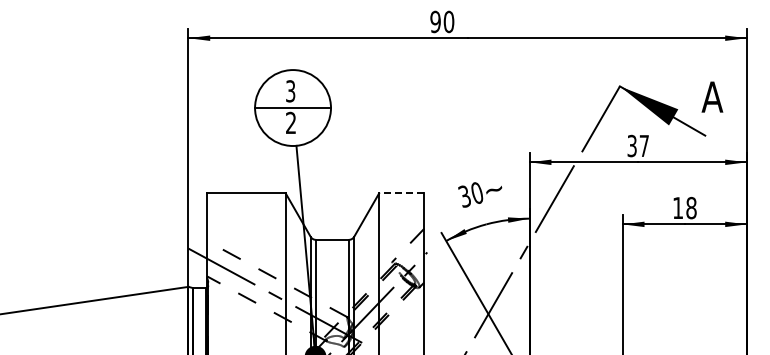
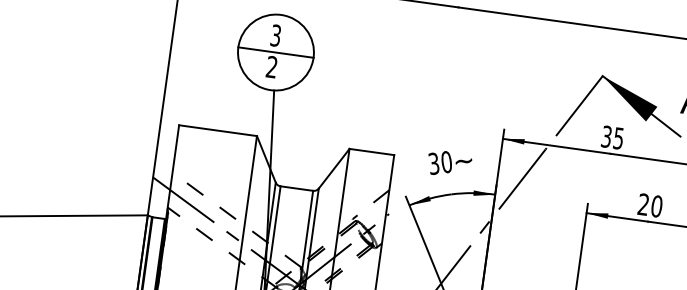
text: (643, 146) -> (617, 138), 37 -> 35
line: (401, 193) -> (371, 152), dashed -> solid
text: (684, 207) -> (650, 204), 18 -> 20

